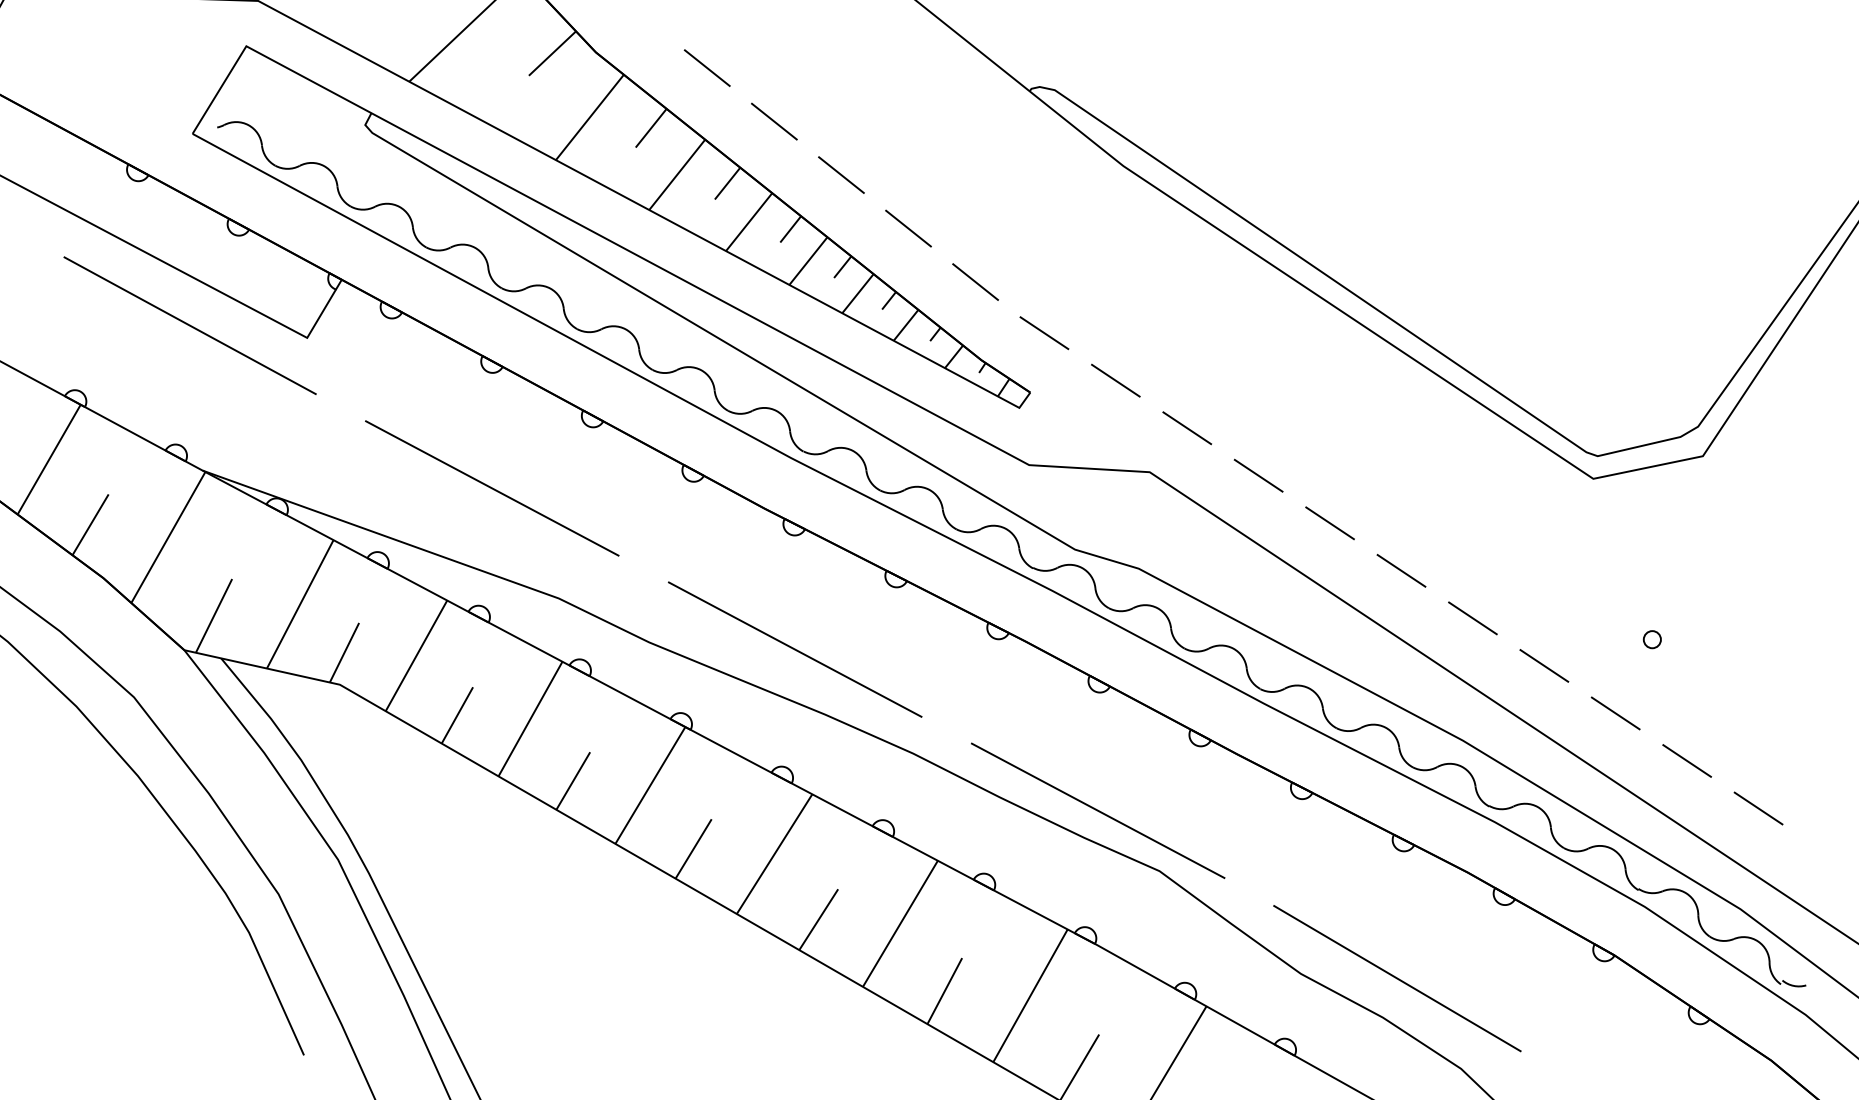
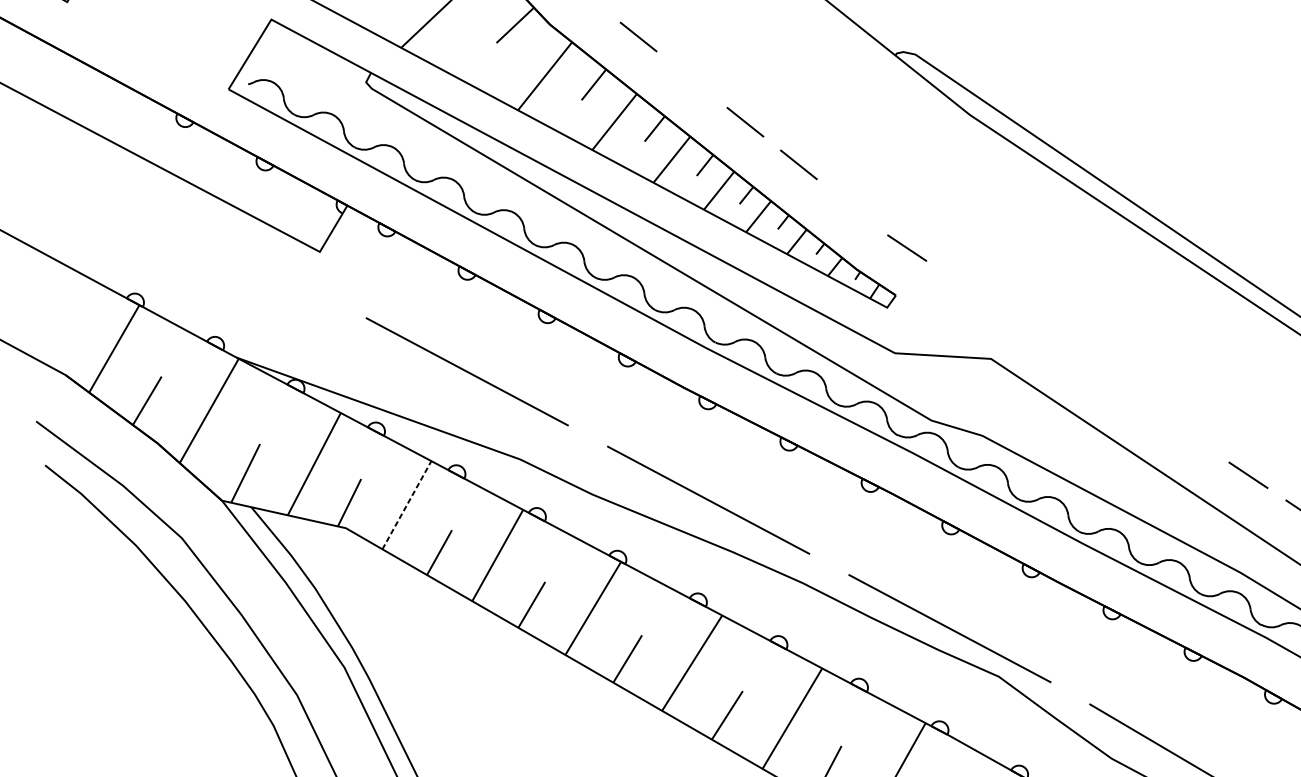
line: (774, 121) -> (692, 79), removed
line: (975, 281) -> (852, 206), removed
line: (189, 325) -> (226, 242), removed
line: (1115, 380) -> (963, 285), removed
line: (1187, 428) -> (1021, 324), removed
line: (1258, 475) -> (1077, 361), removed
line: (1329, 523) -> (1134, 399), removed
line: (1401, 570) -> (1191, 437), removed
line: (416, 655) -> (406, 504), solid -> dashed

